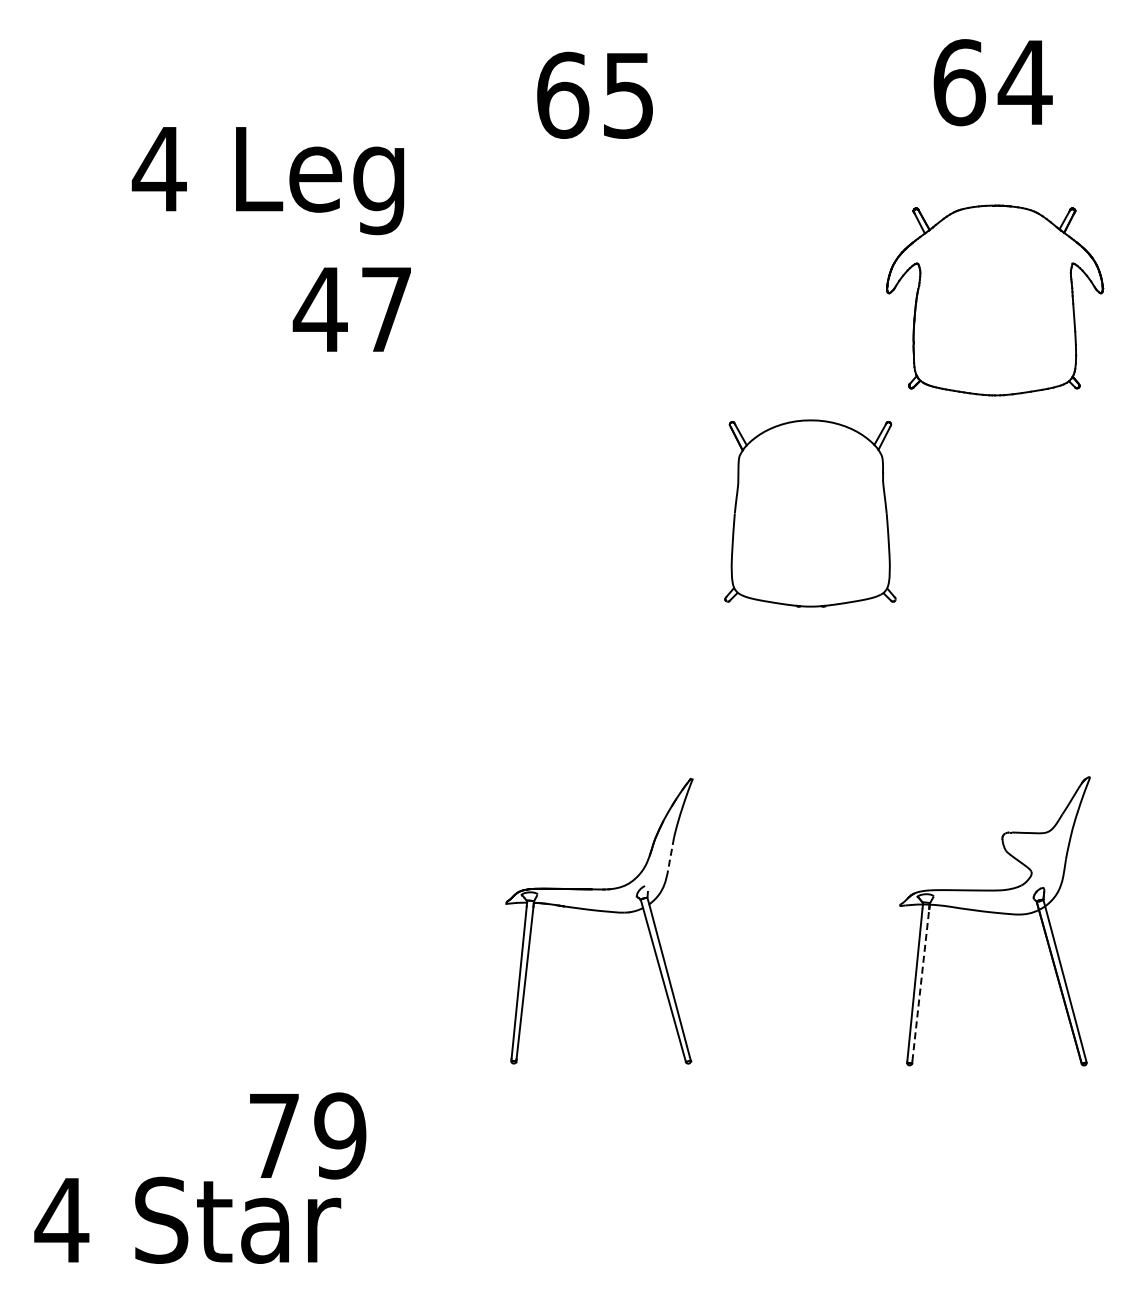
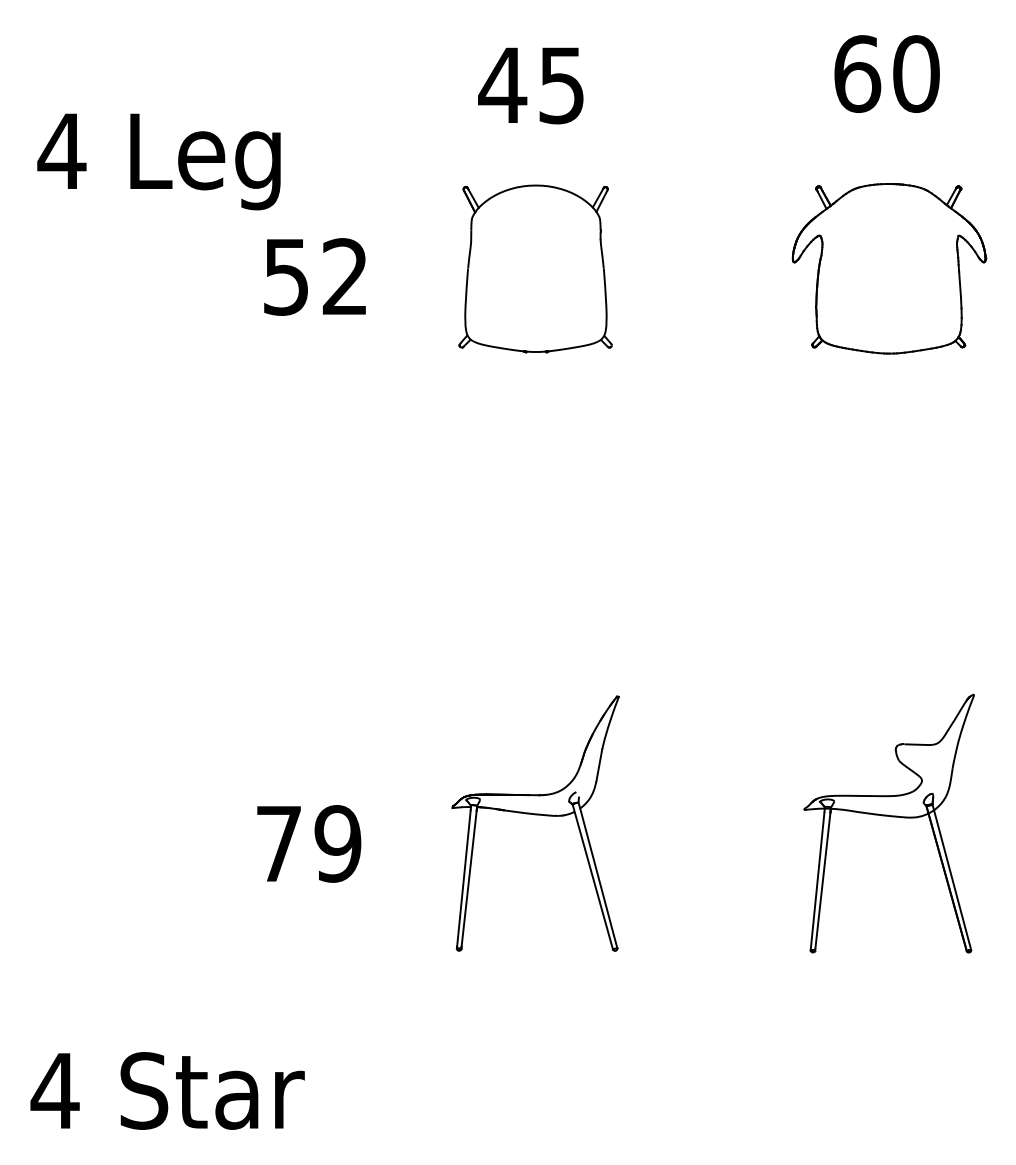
text: (1024, 82) -> (915, 73), 64 -> 60
text: (562, 94) -> (502, 84), 65 -> 45
text: (267, 181) -> (158, 162), moved
text: (351, 309) -> (314, 276), 47 -> 52
part: (810, 513) -> (535, 268), moved
line: (670, 856) -> (599, 765), dashed -> solid
line: (920, 985) -> (822, 881), dashed -> solid
text: (308, 1135) -> (309, 843), moved

